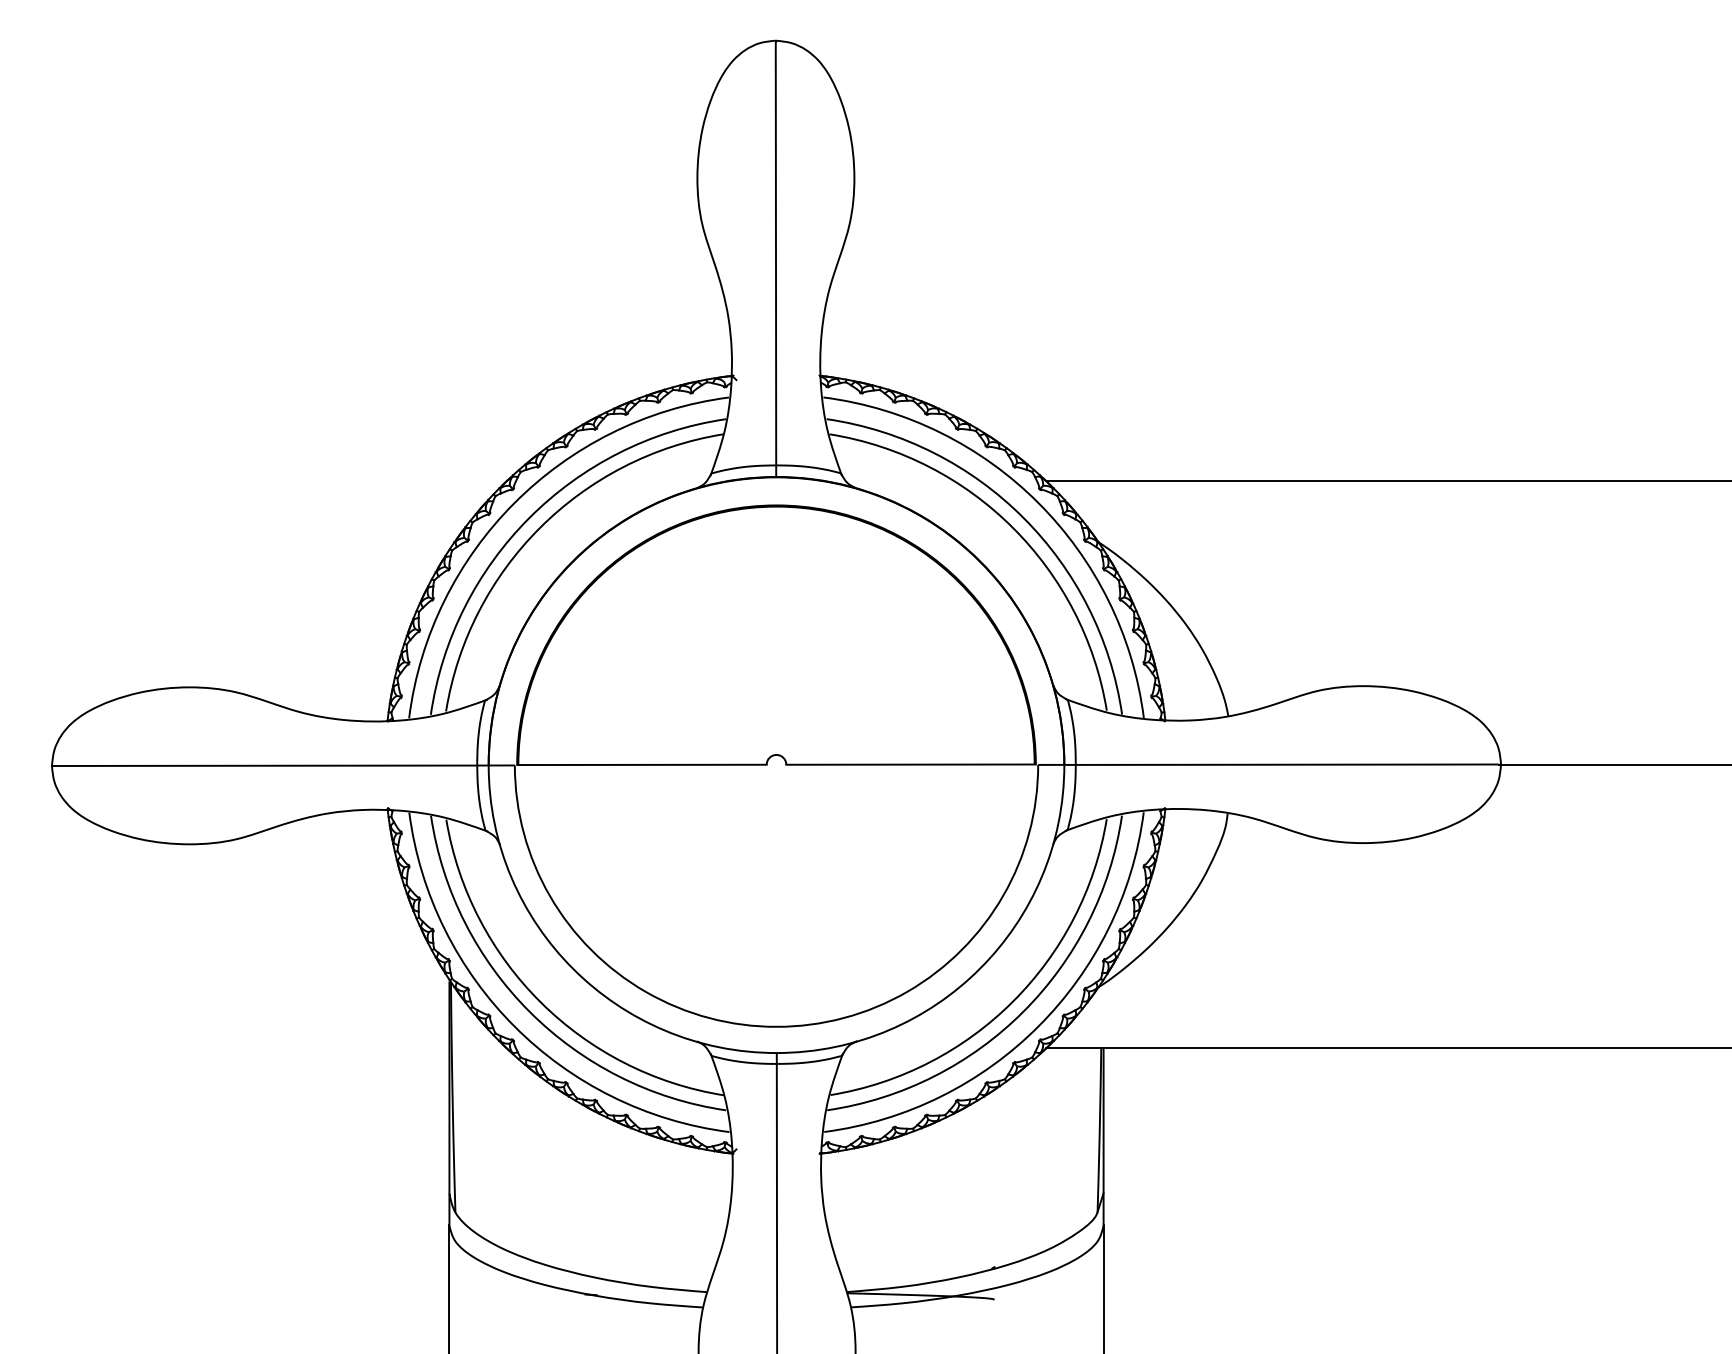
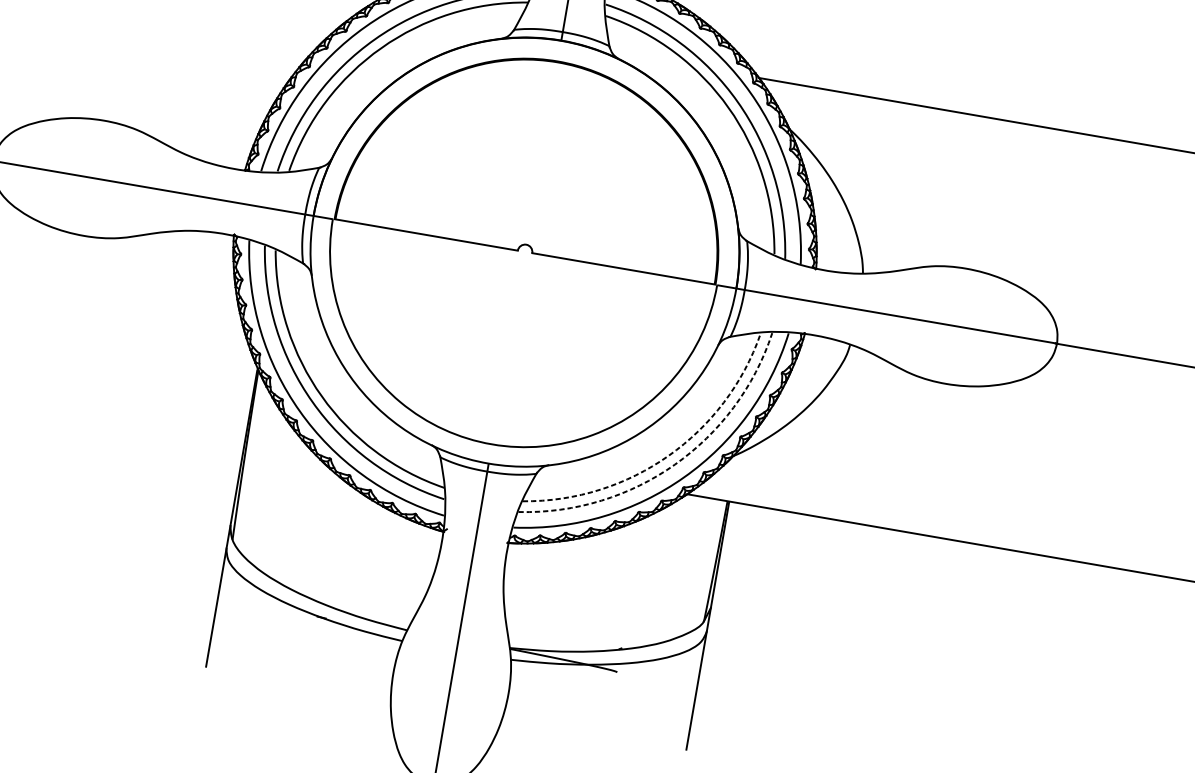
arc: (1013, 1001) -> (669, 455), solid -> dashed
arc: (1023, 1011) -> (675, 464), solid -> dashed

